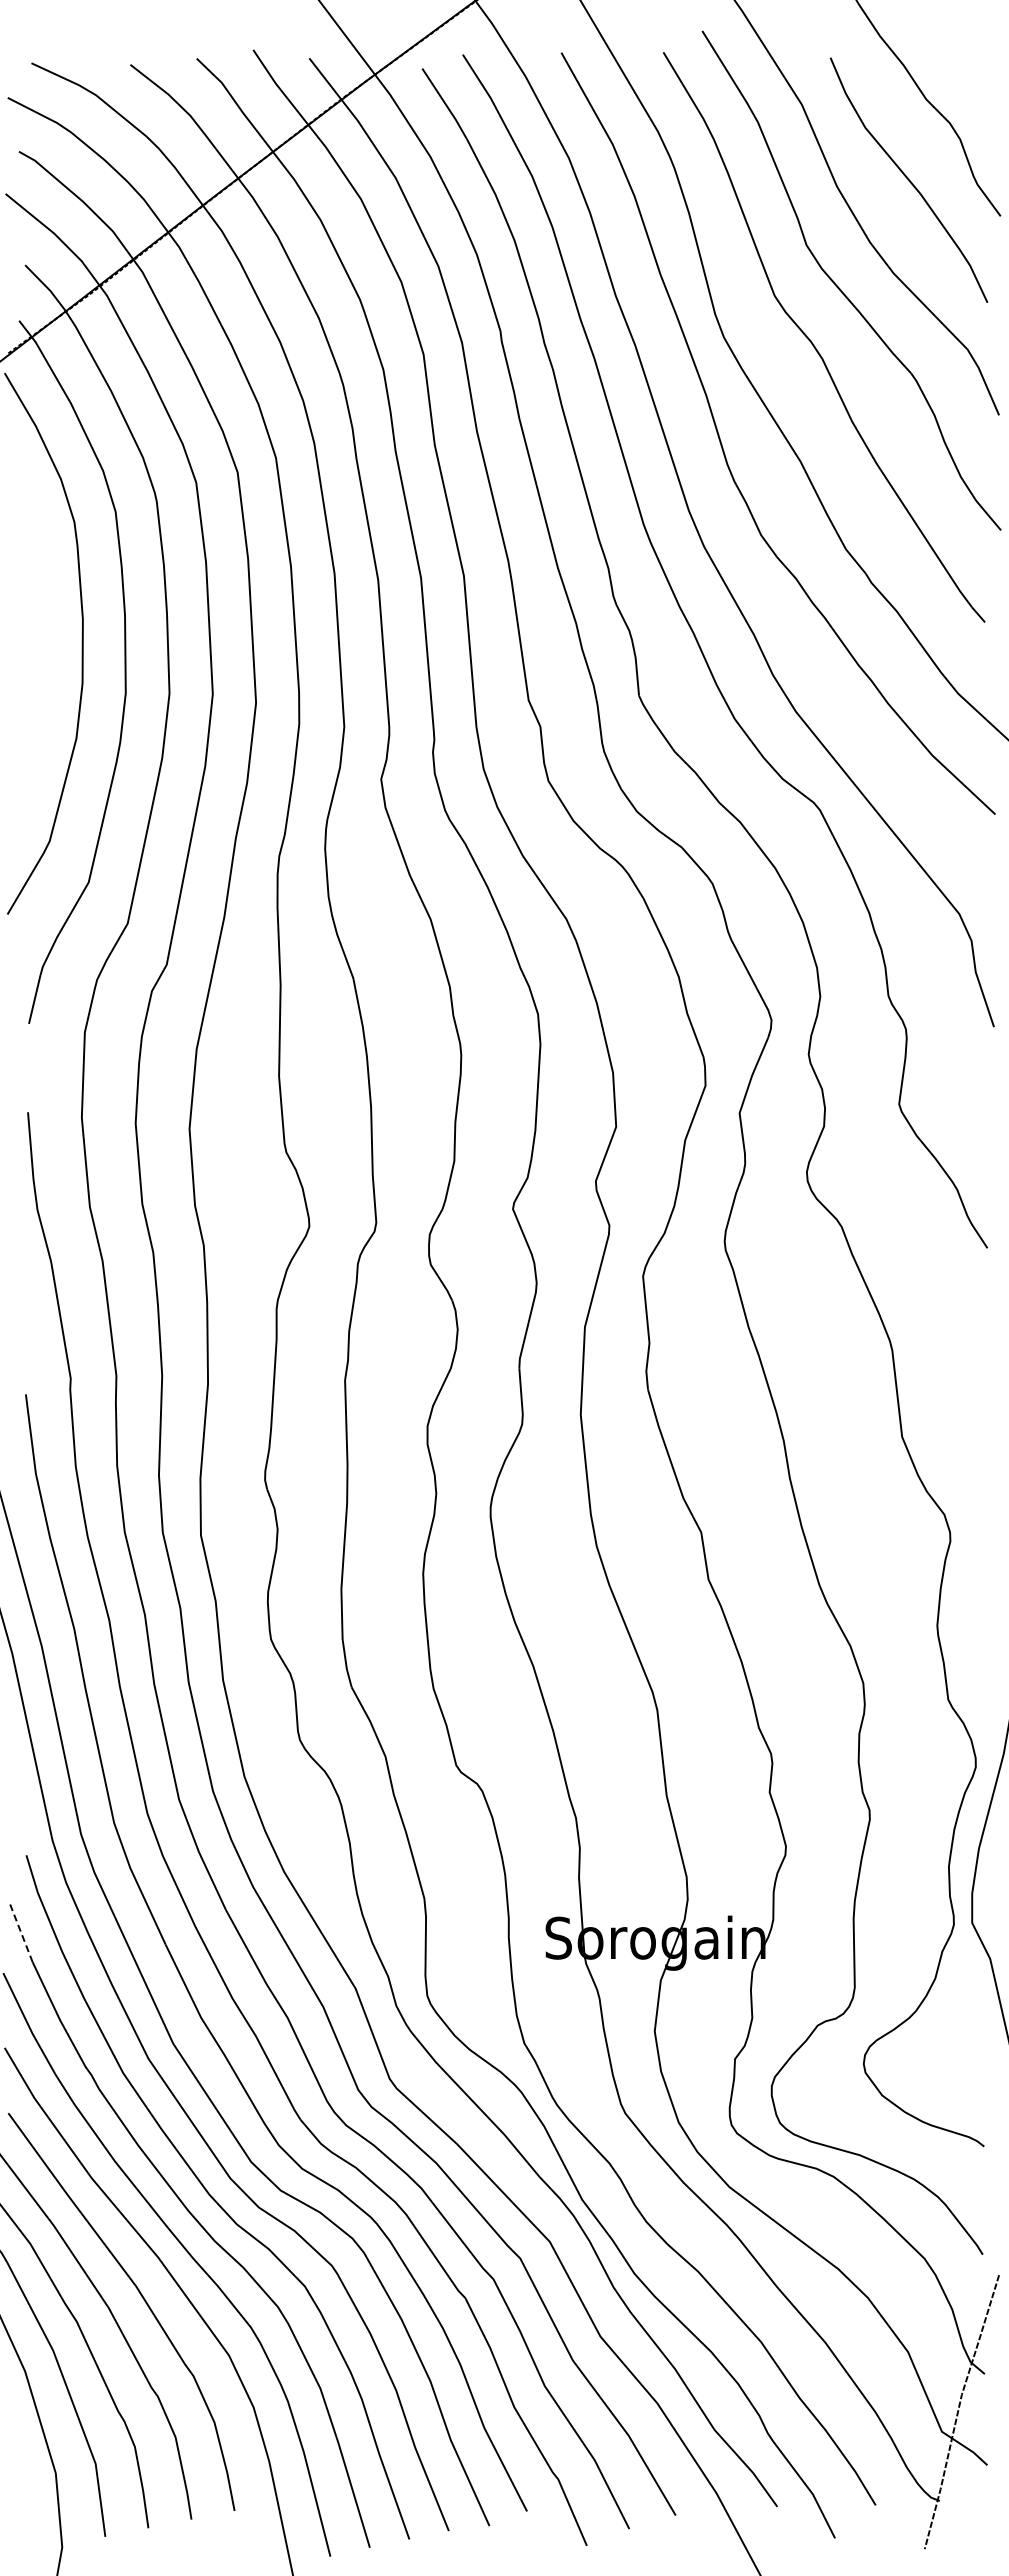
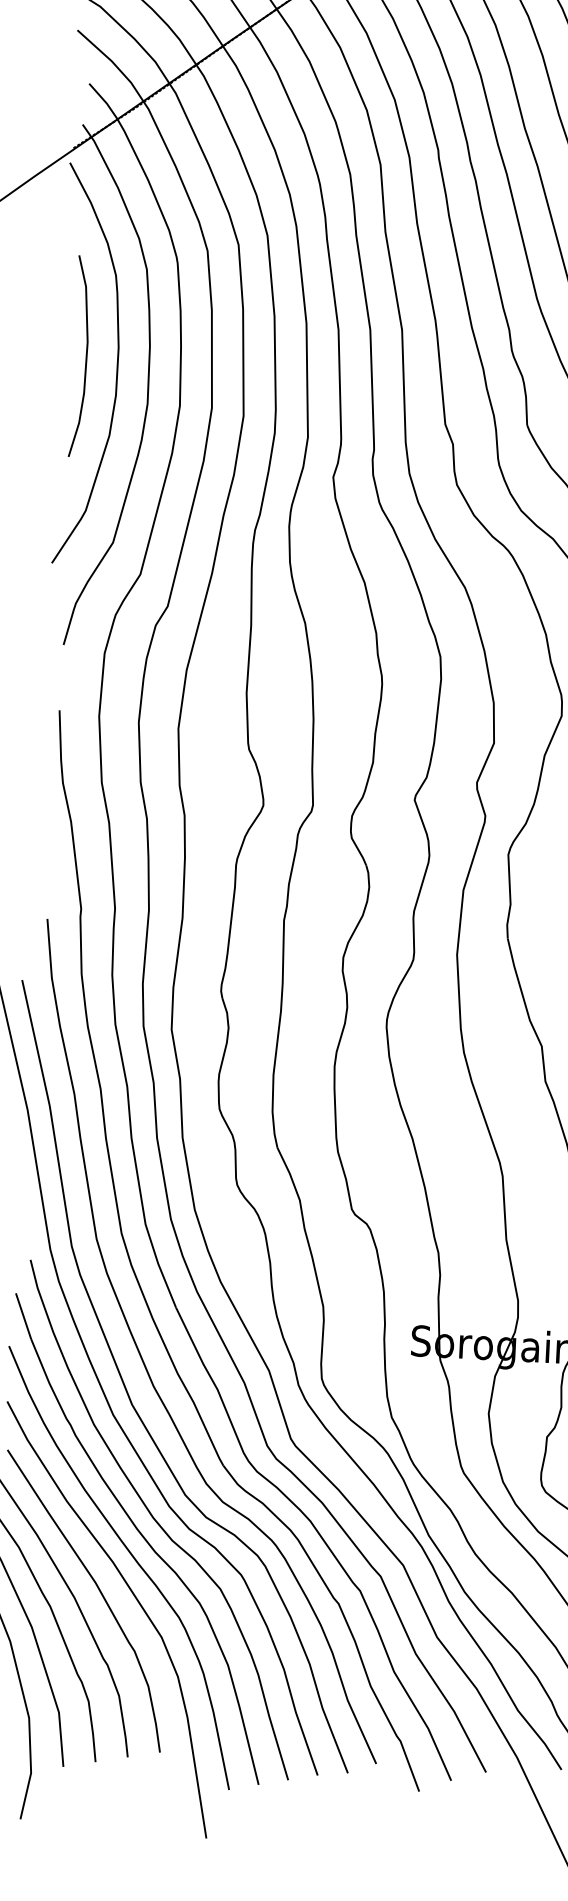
curve: (39, 633) -> (86, 356), added
line: (20, 1931) -> (23, 1315), dashed -> solid

